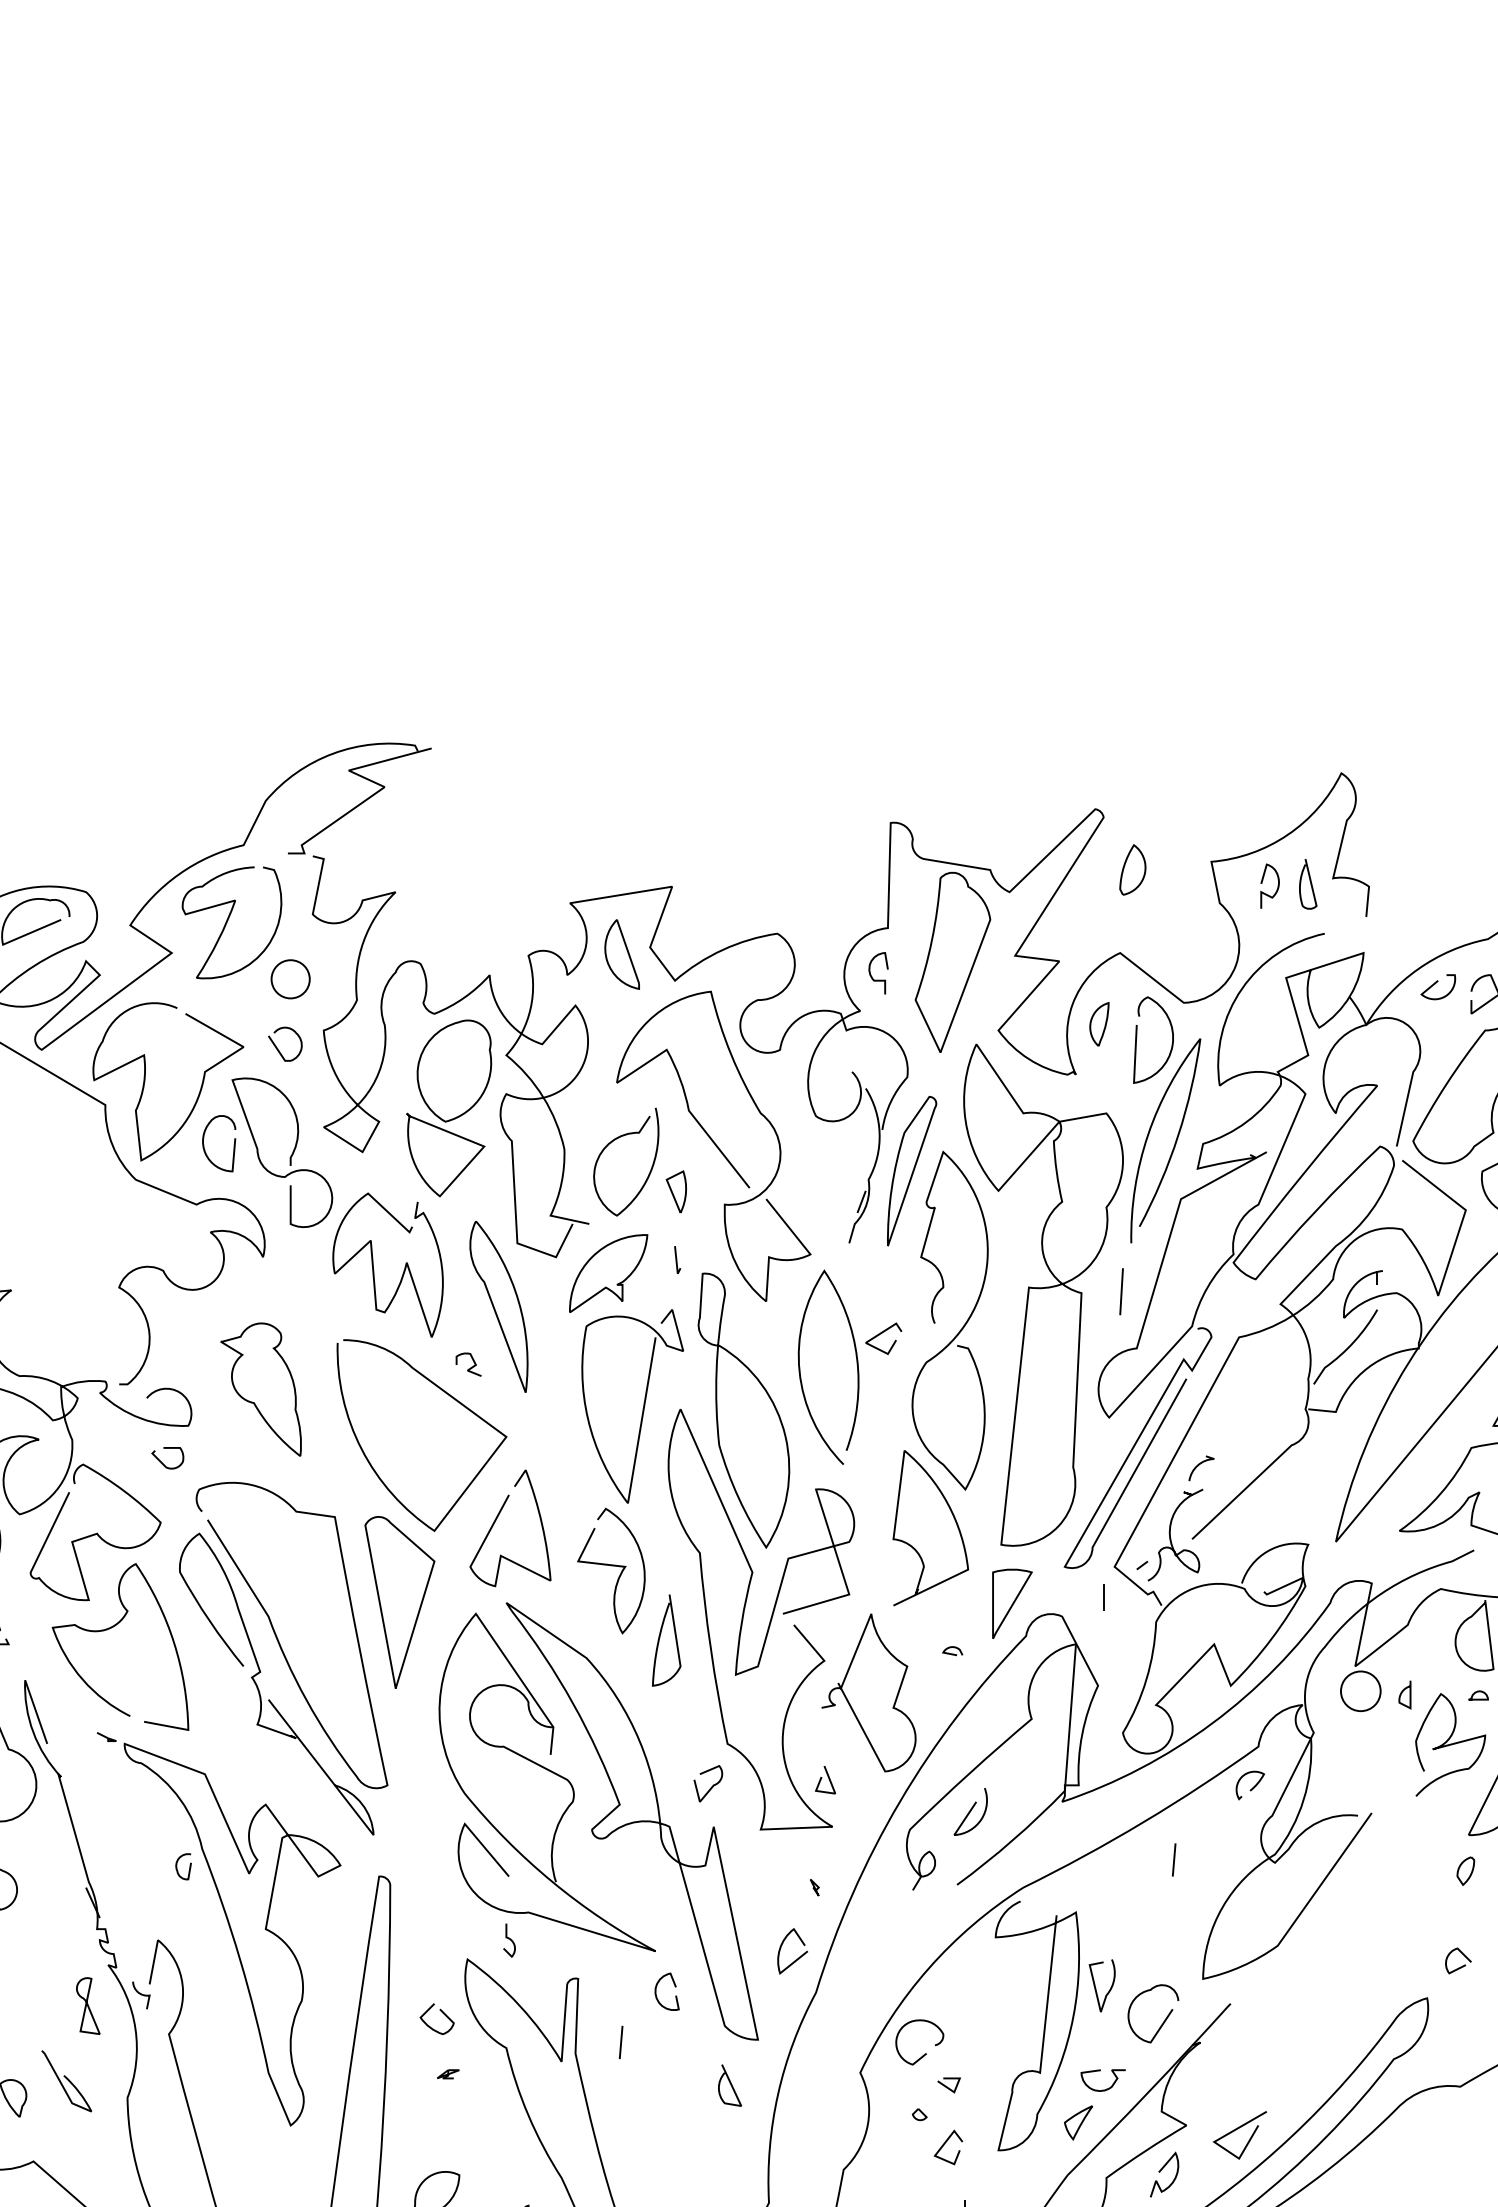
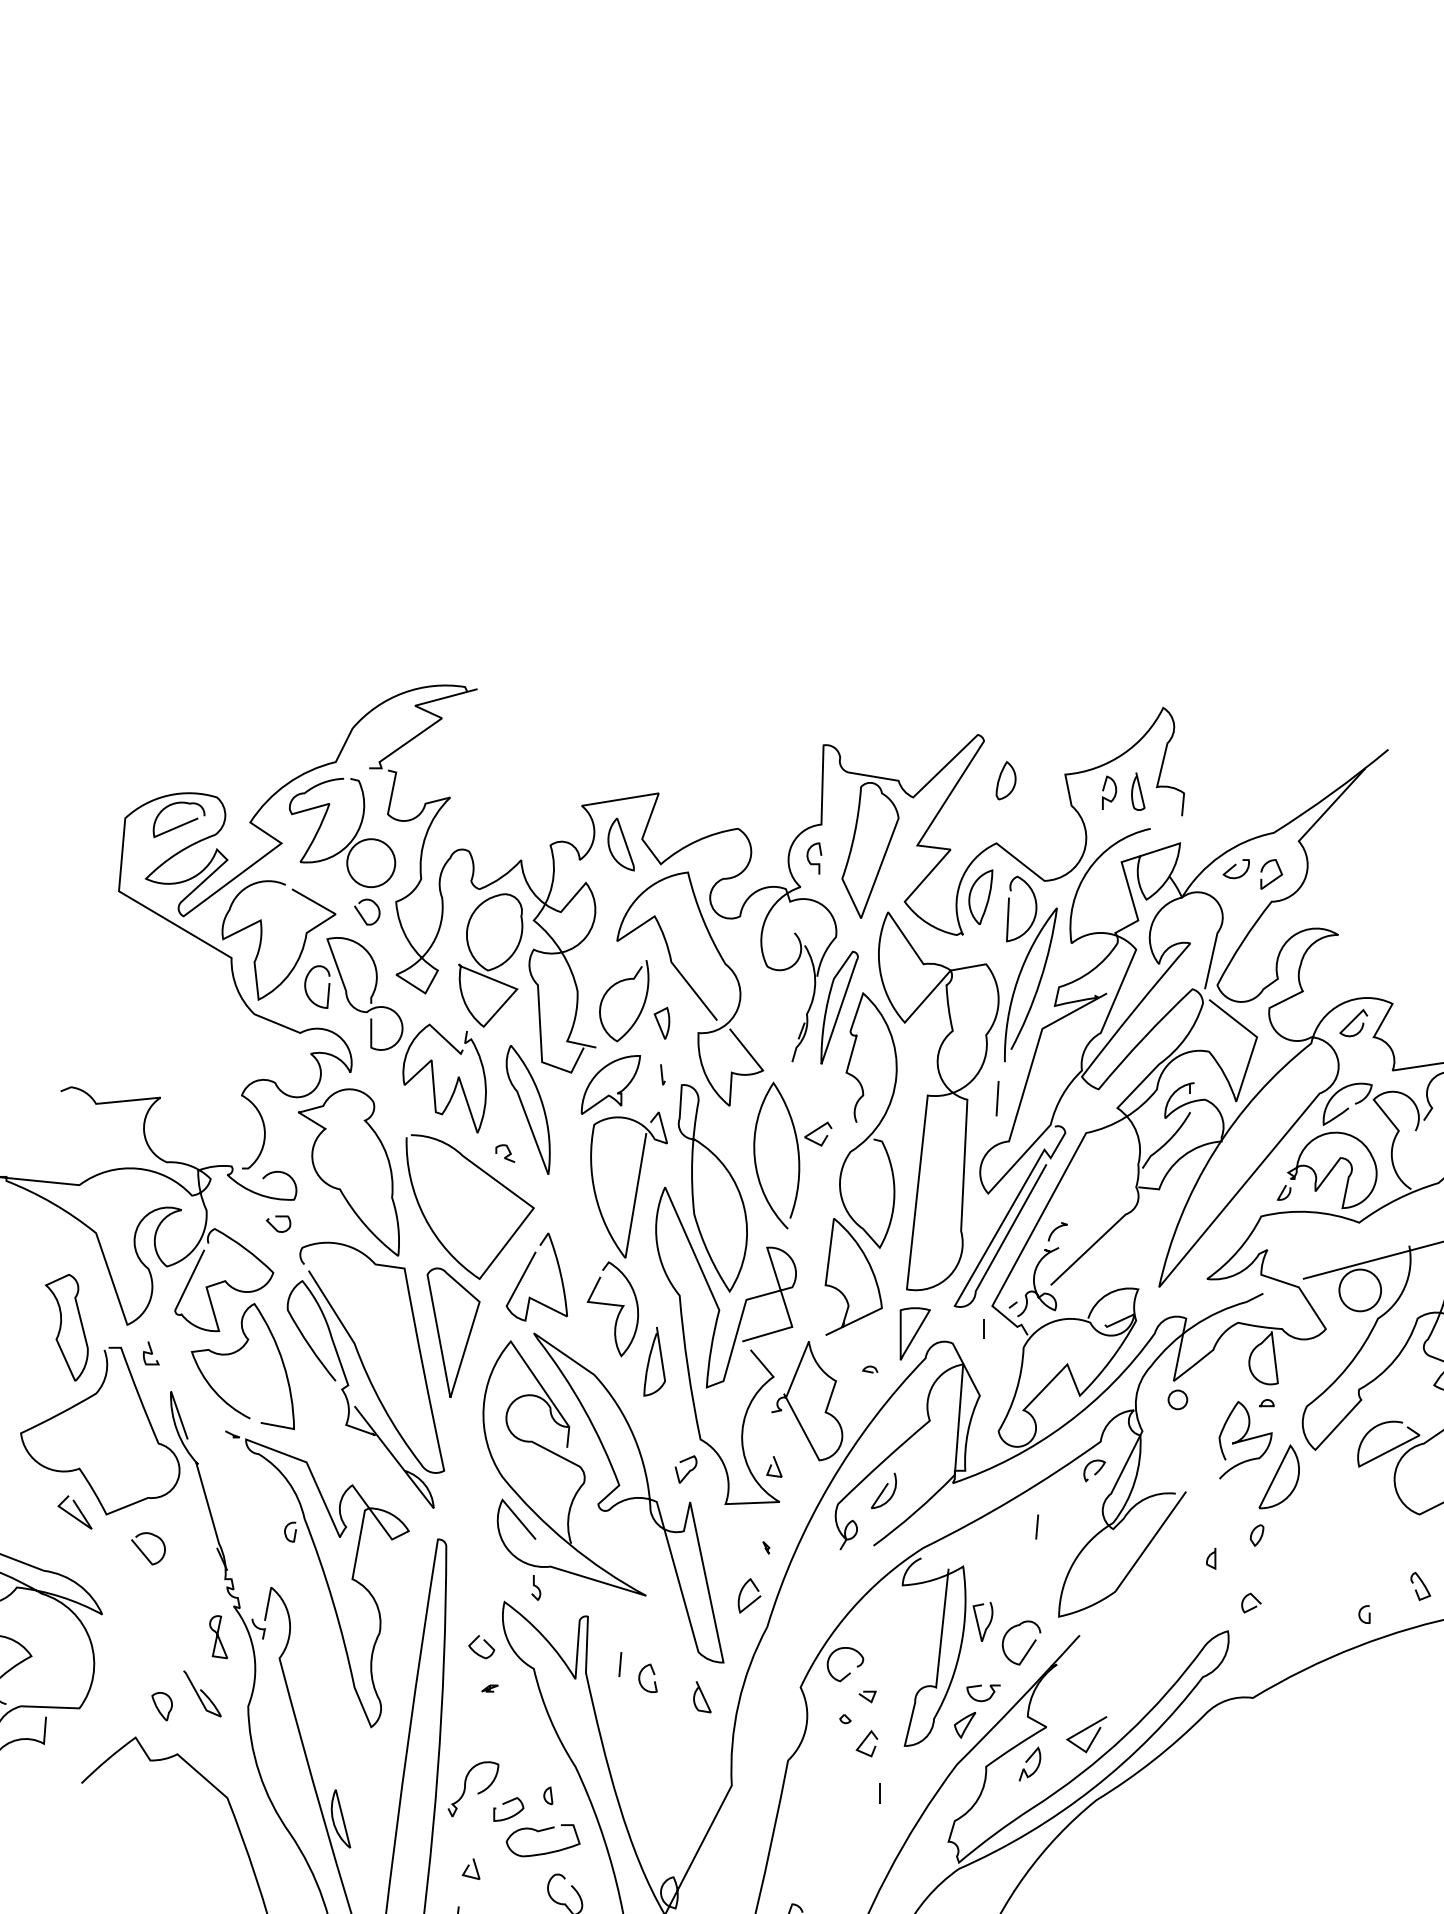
circle: (291, 979) -> (371, 863), size x1.67
part: (1098, 1023) -> (980, 896), size x1.67
part: (260, 1389) -> (348, 1172), size x1.67
circle: (1360, 1690) -> (1177, 1399), size x0.62
curve: (1404, 1692) -> (1210, 1556), moved
curve: (674, 1986) -> (653, 1674), moved

